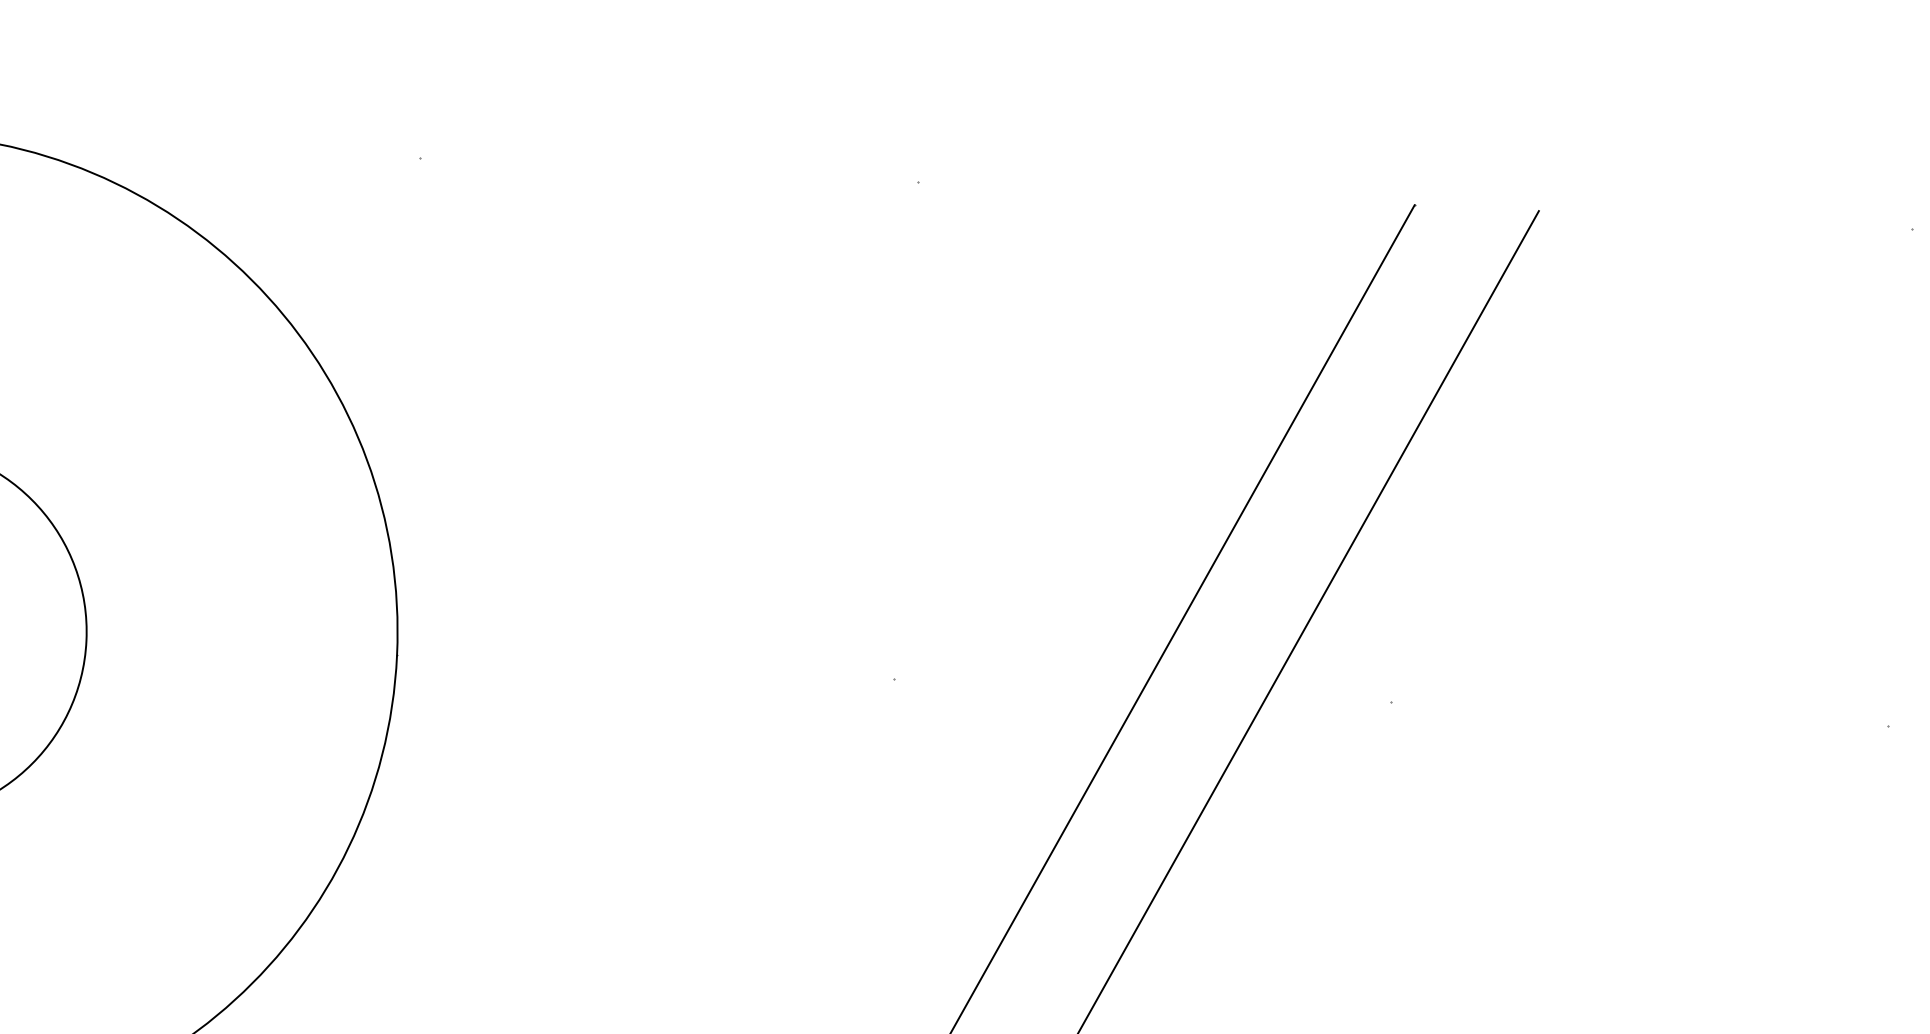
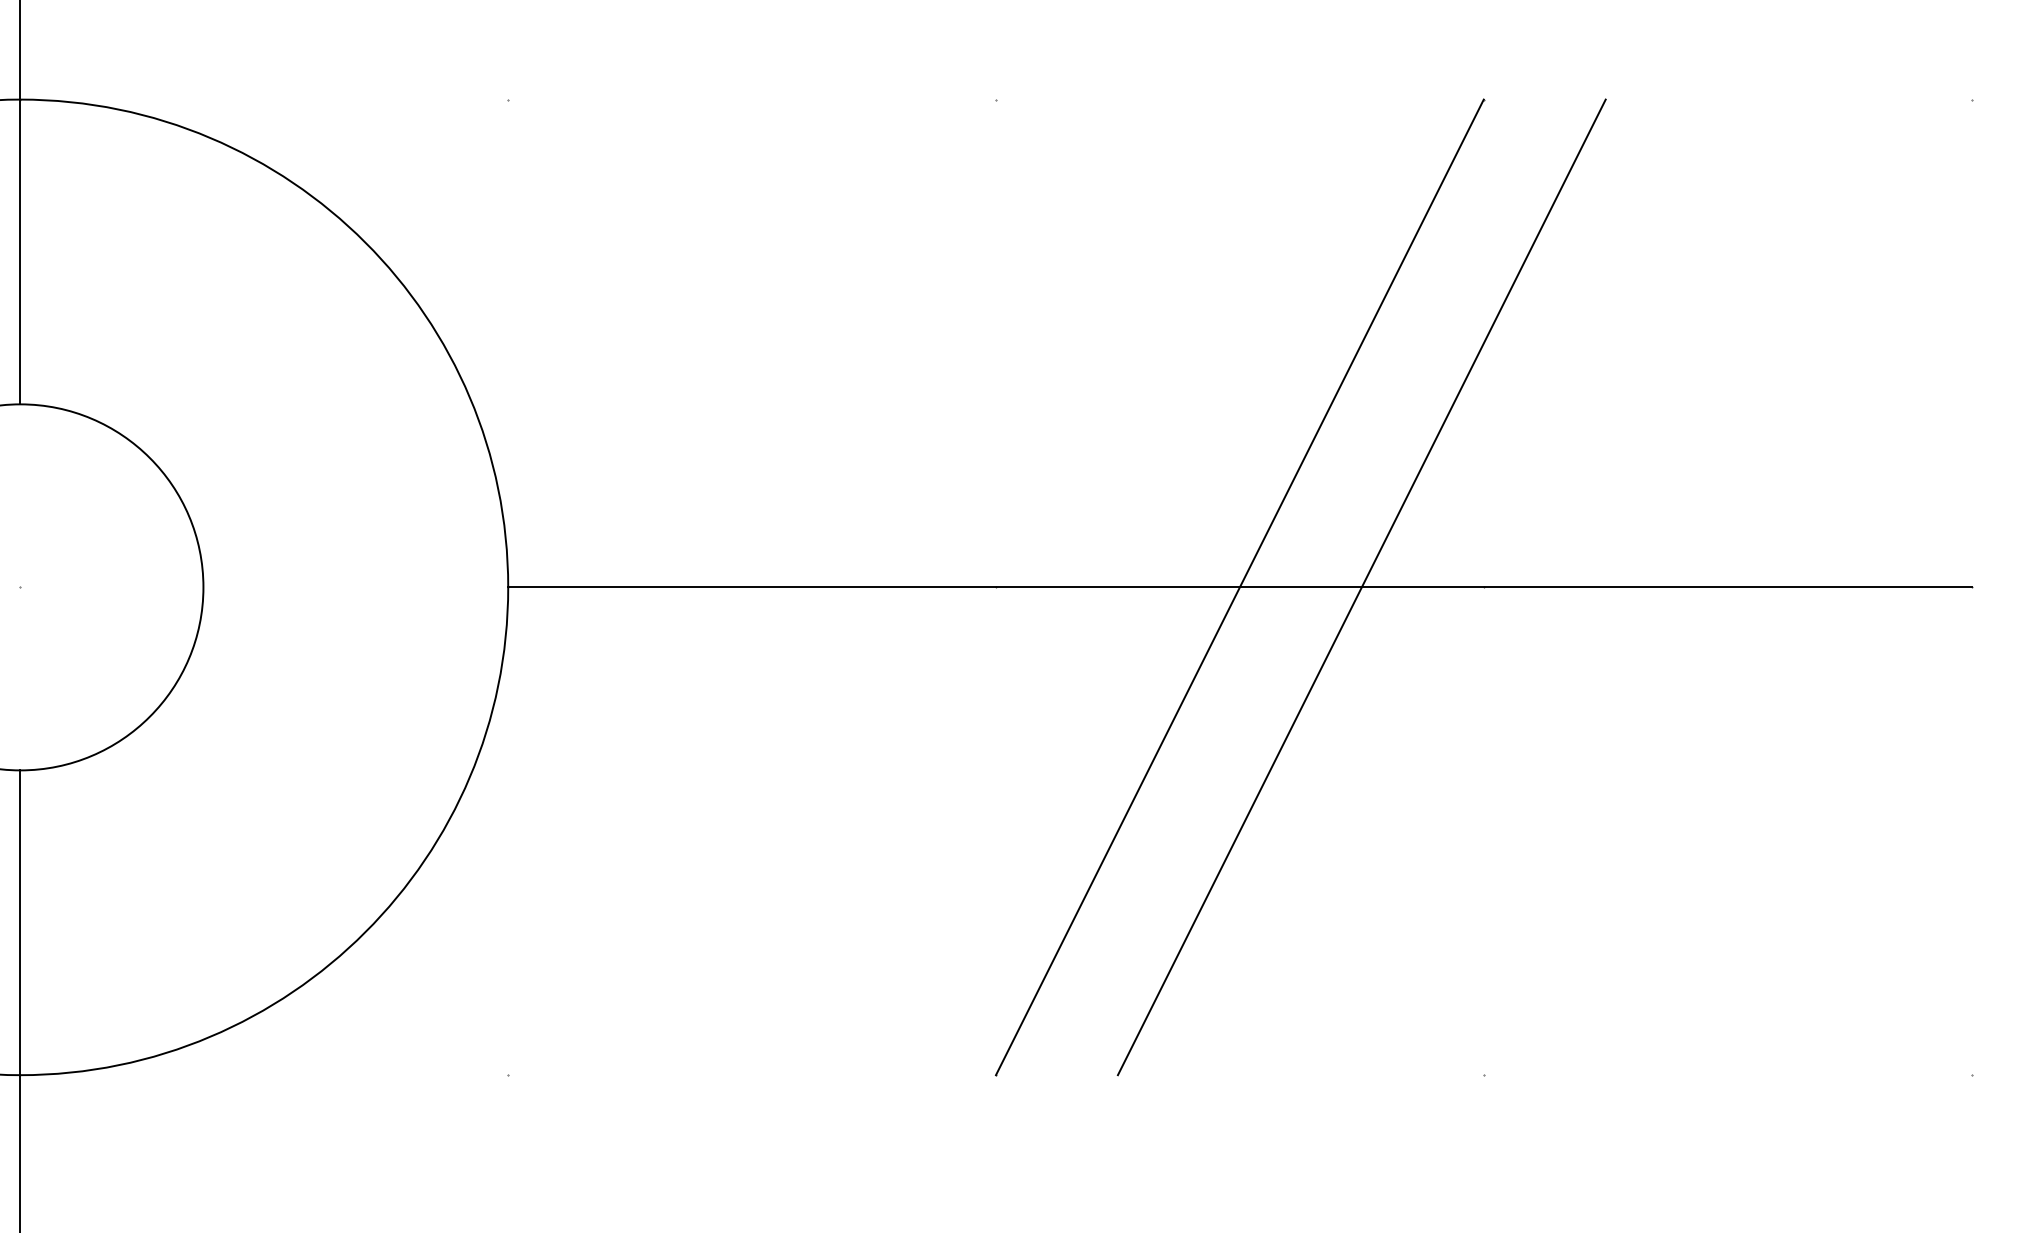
line: (1142, 690) -> (1239, 587), added

